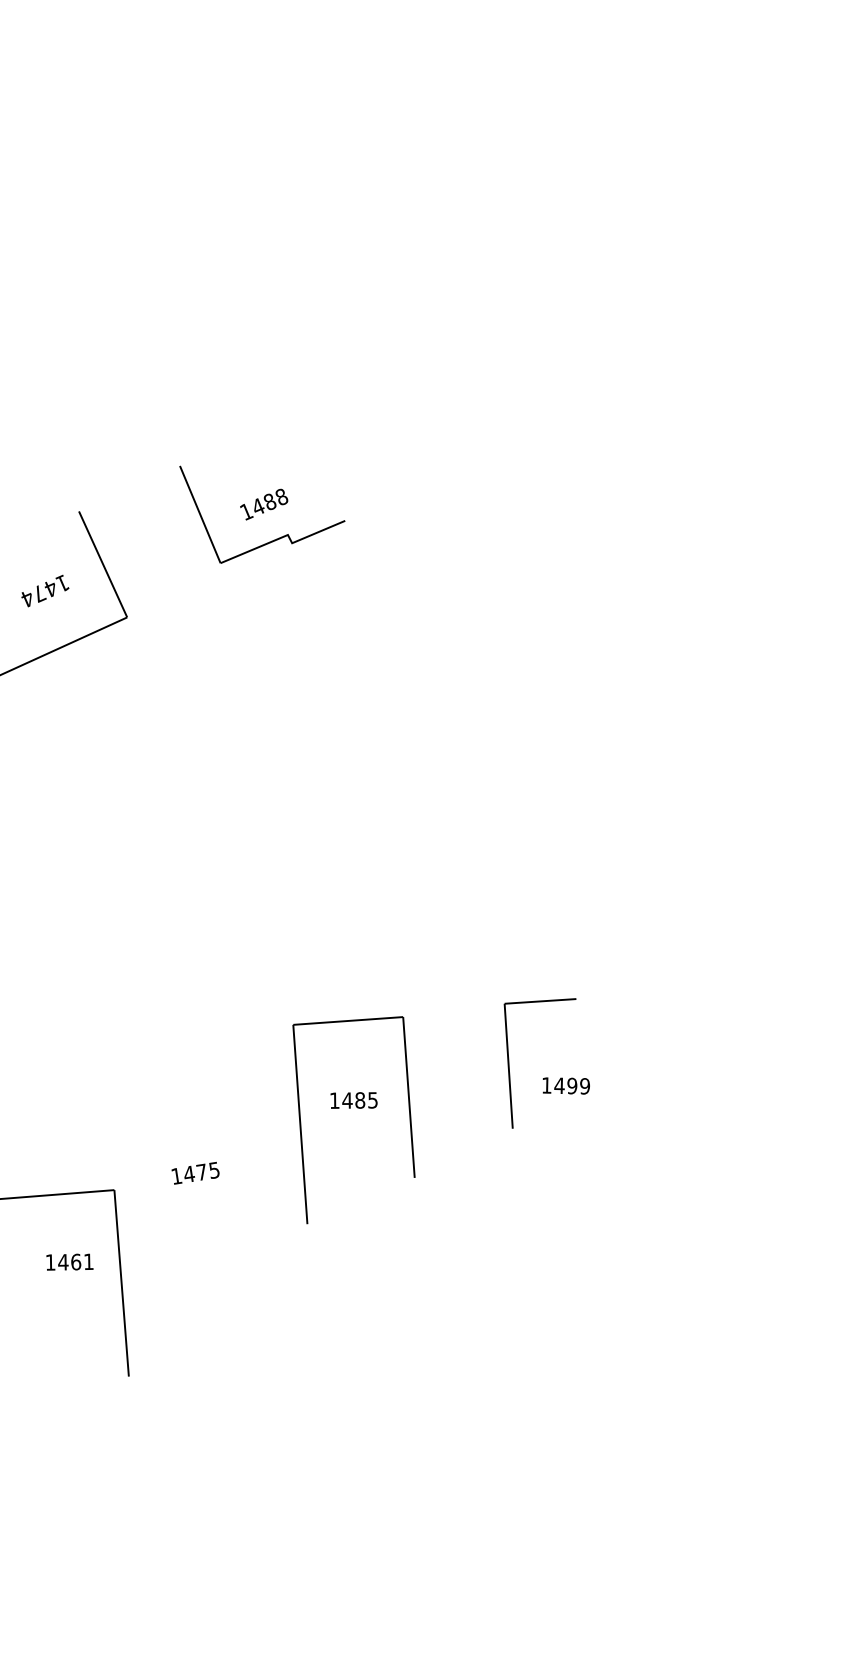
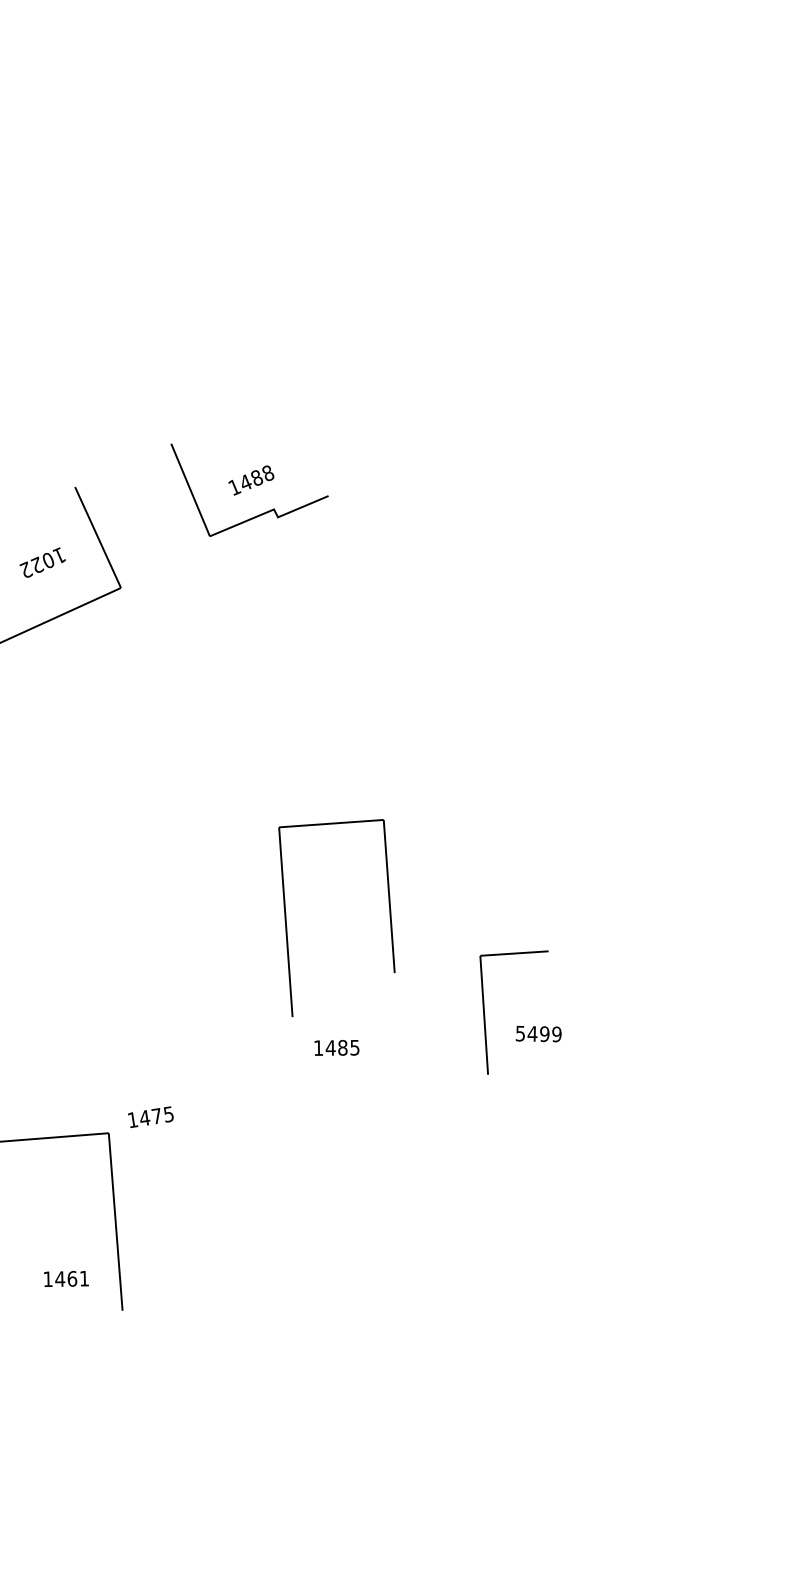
text: (38, 593) -> (36, 565), 1474 -> 1022
text: (546, 1085) -> (520, 1033), 1499 -> 5499
part: (301, 1122) -> (286, 920), moved
text: (195, 1172) -> (150, 1116), moved
text: (69, 1261) -> (66, 1278), moved

